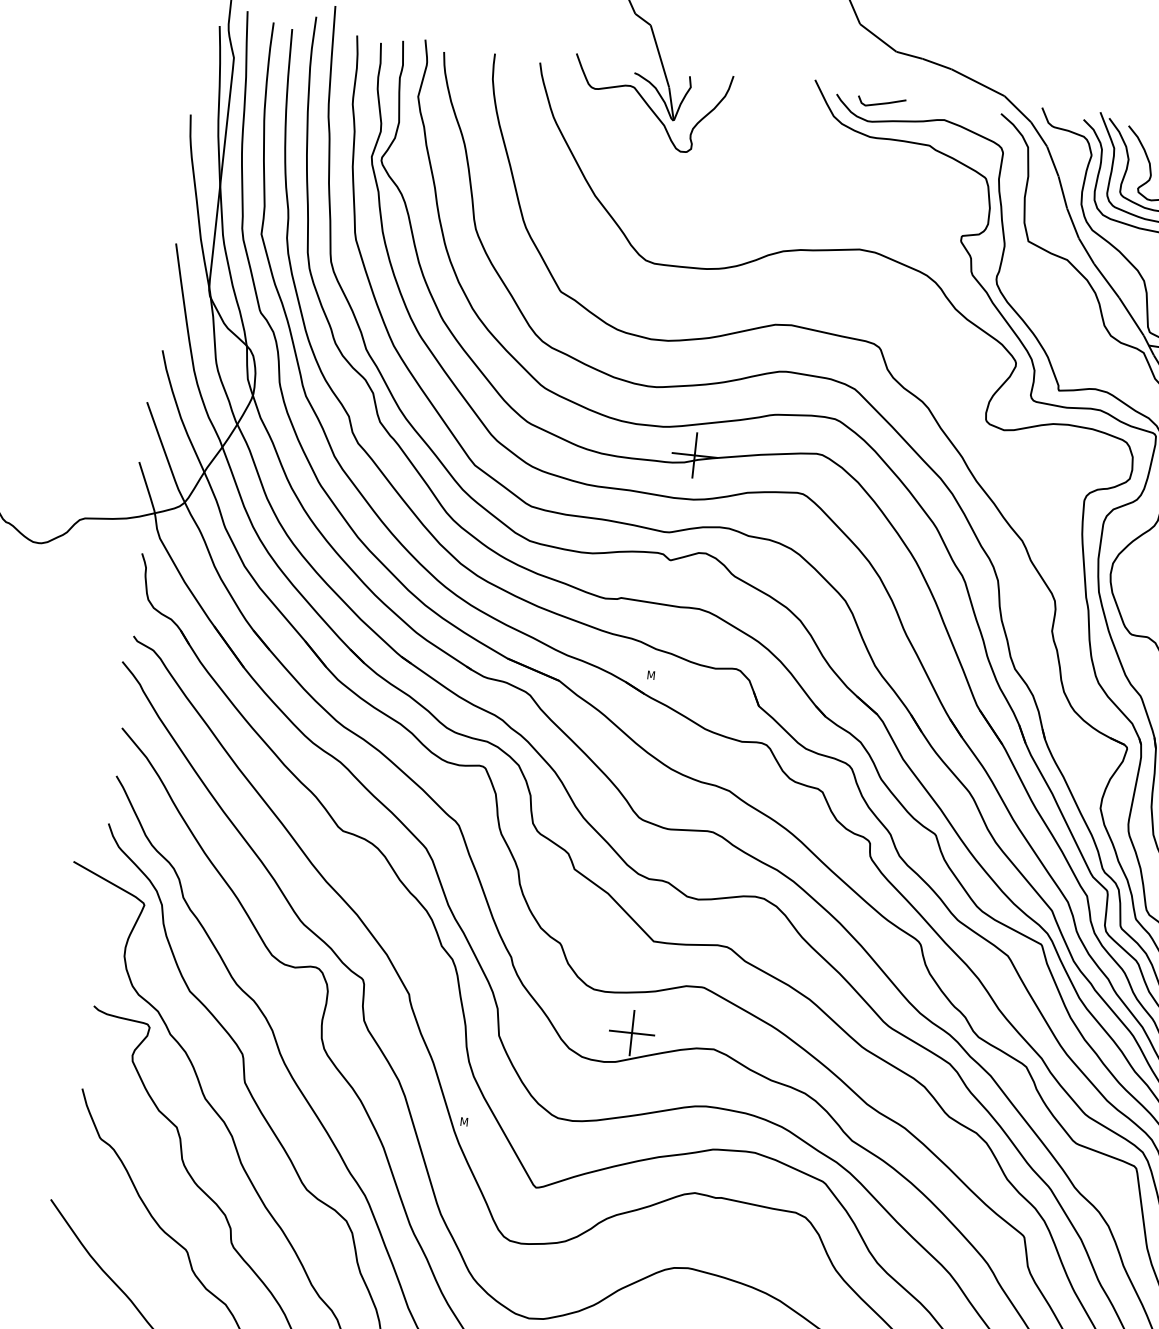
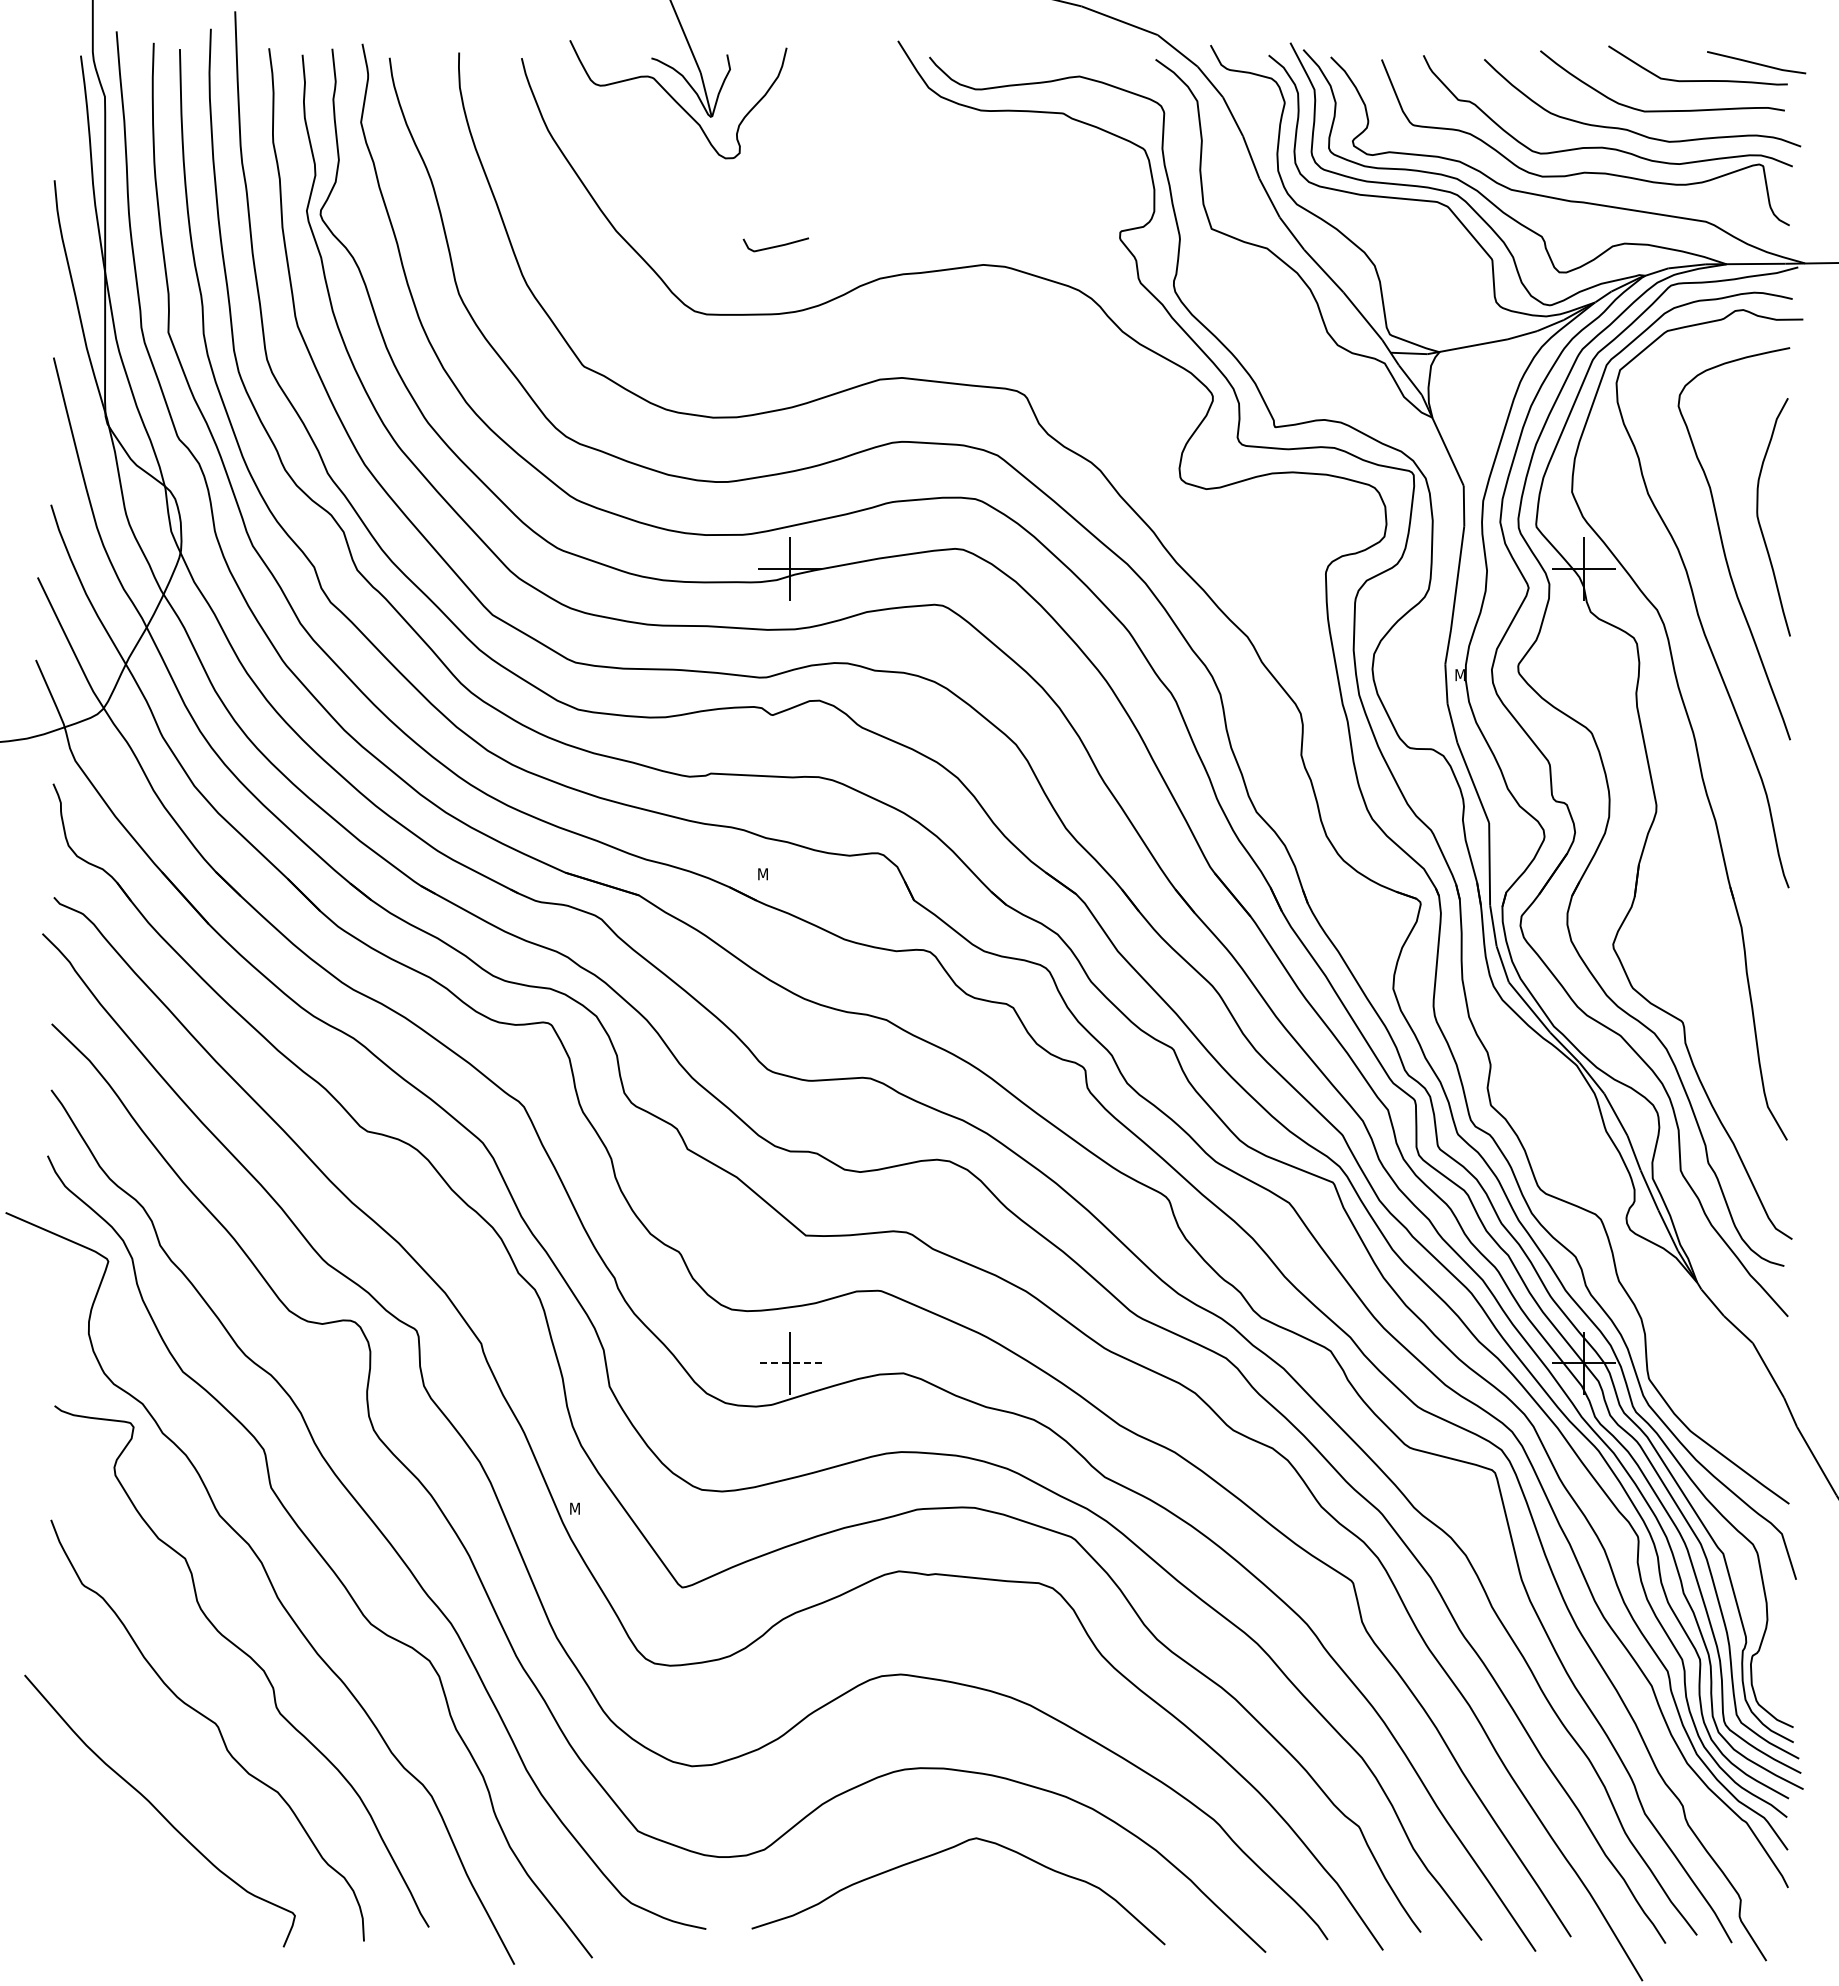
curve: (881, 102) -> (775, 245), moved
line: (631, 1033) -> (789, 1363), solid -> dashed

